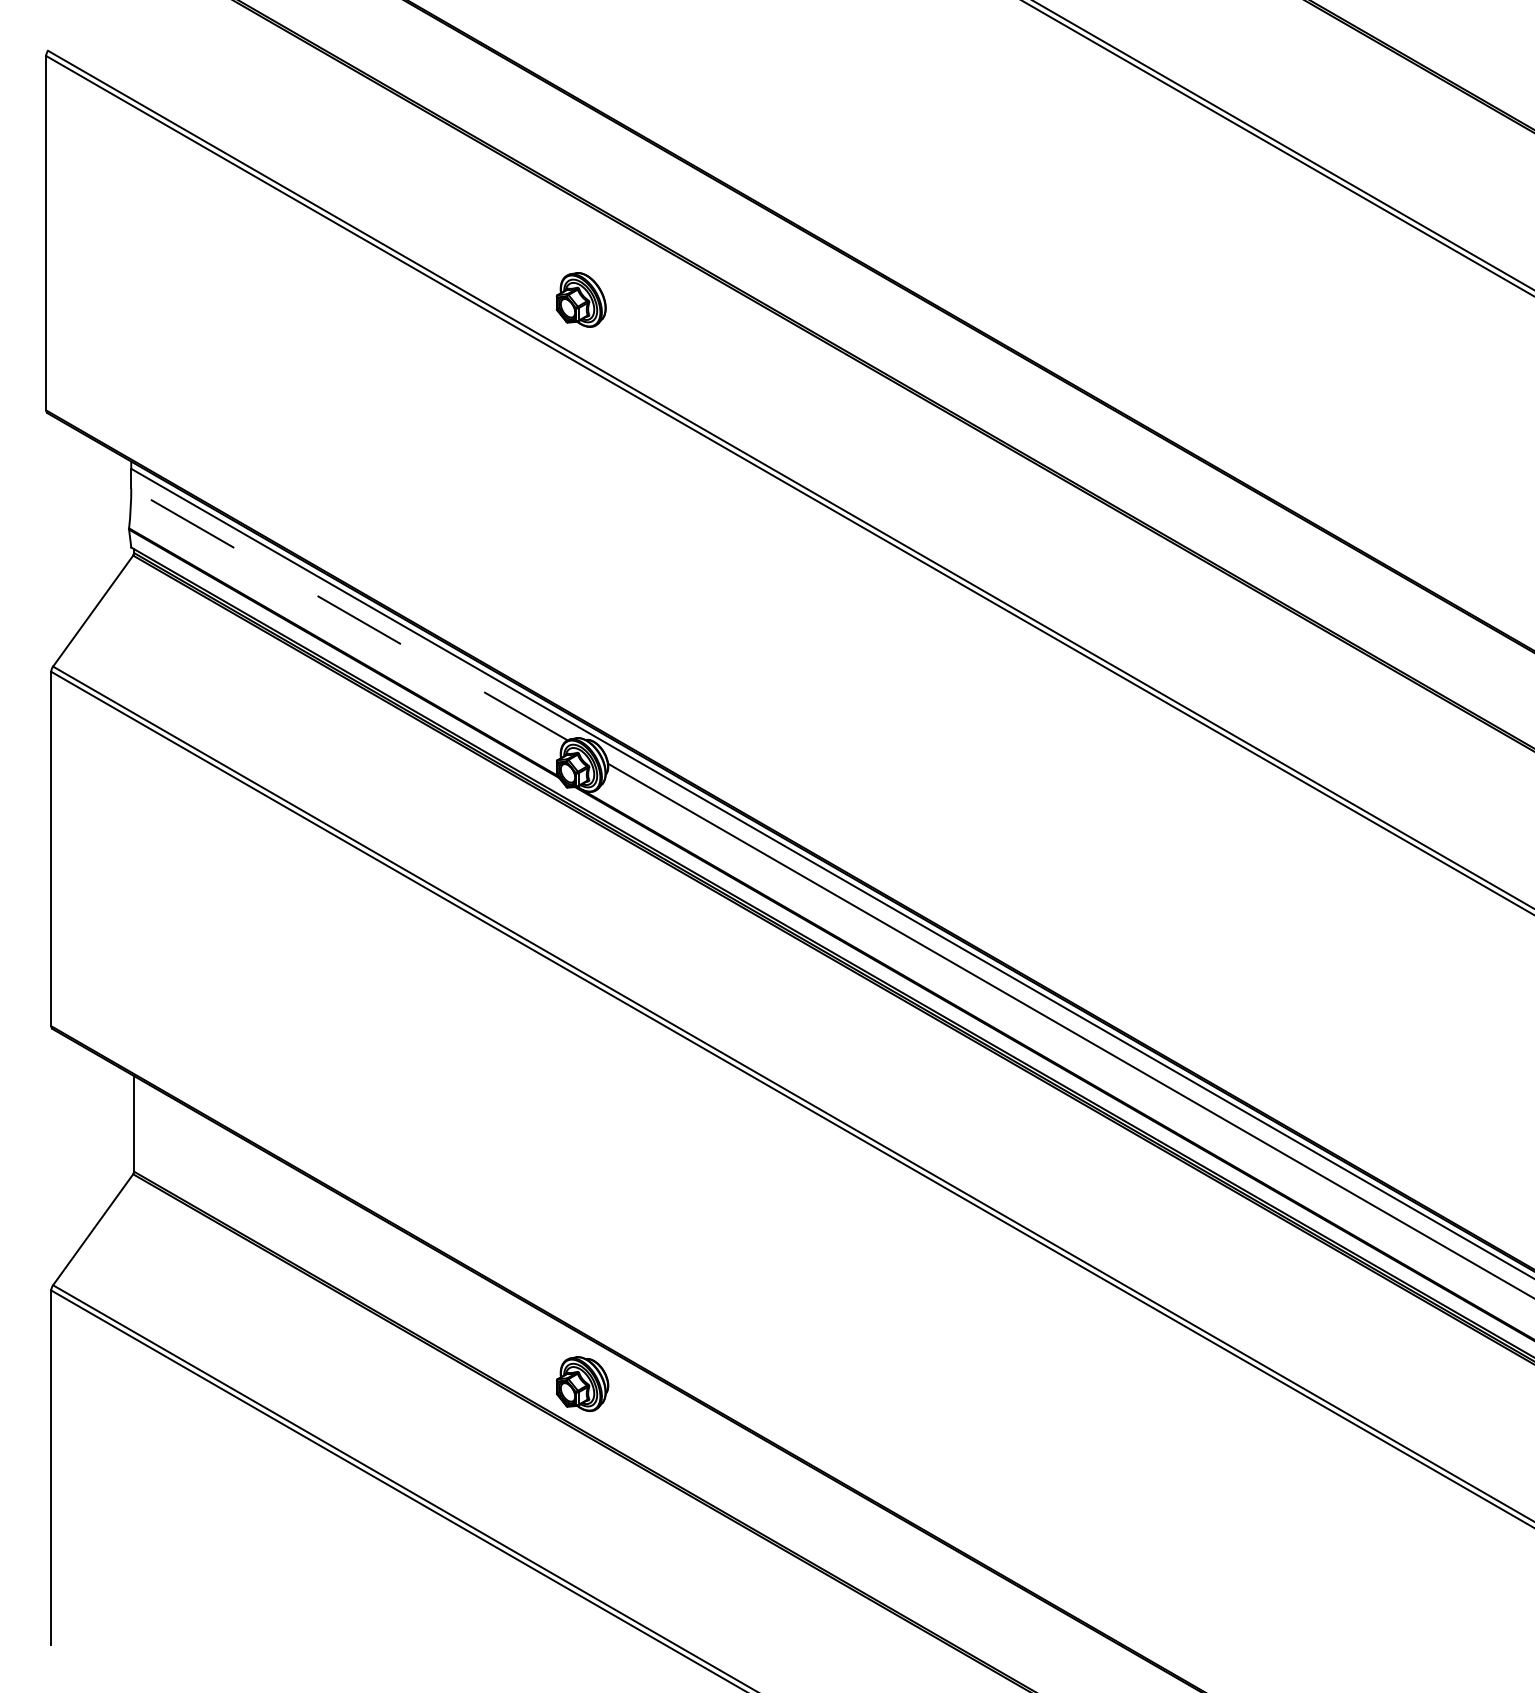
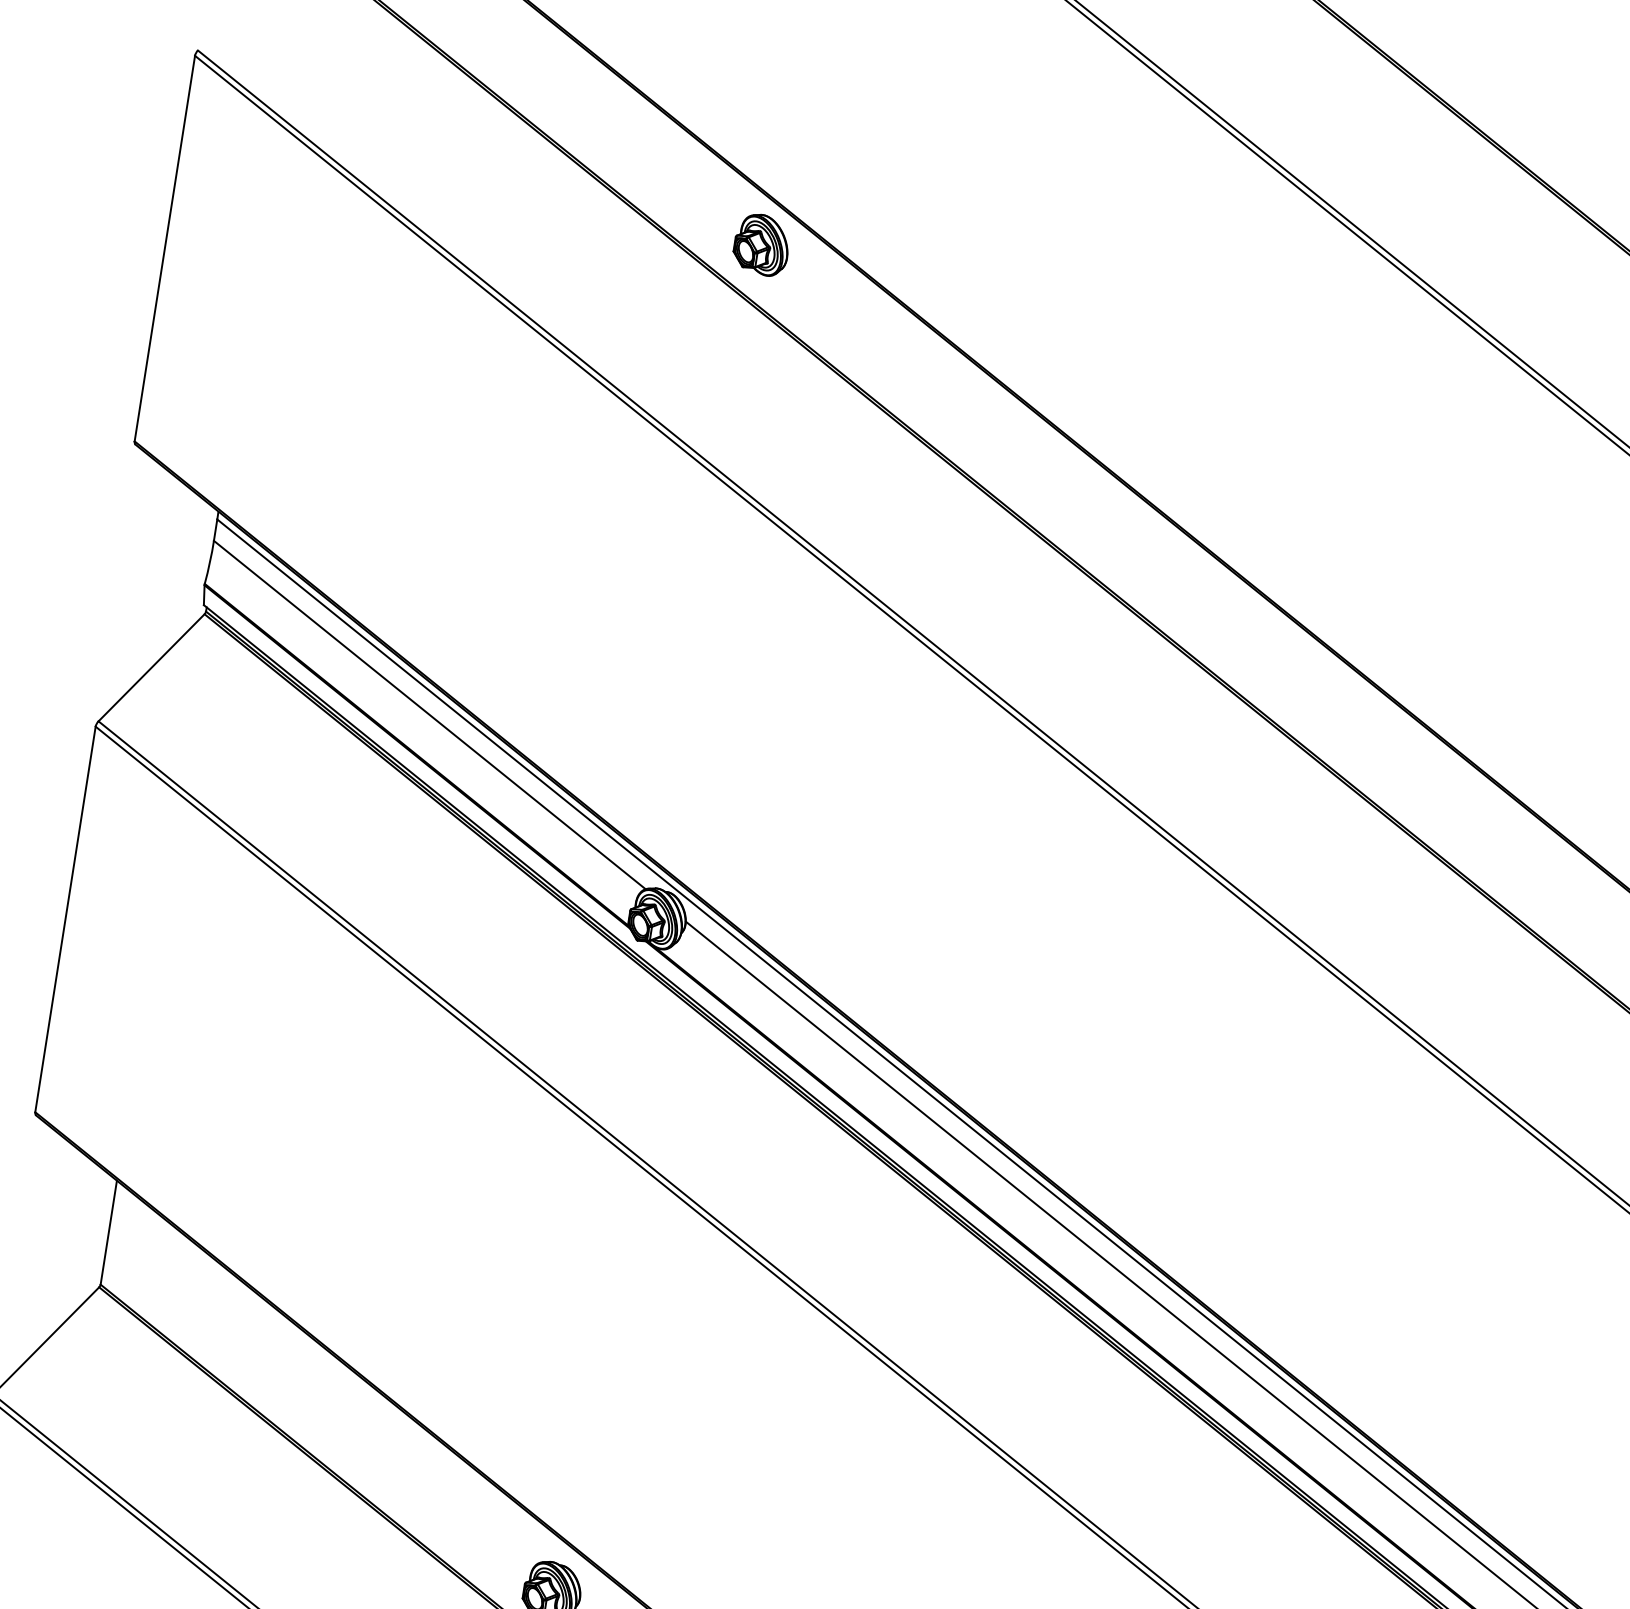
part: (580, 299) -> (761, 244), moved
line: (349, 614) -> (429, 715), dashed -> solid

